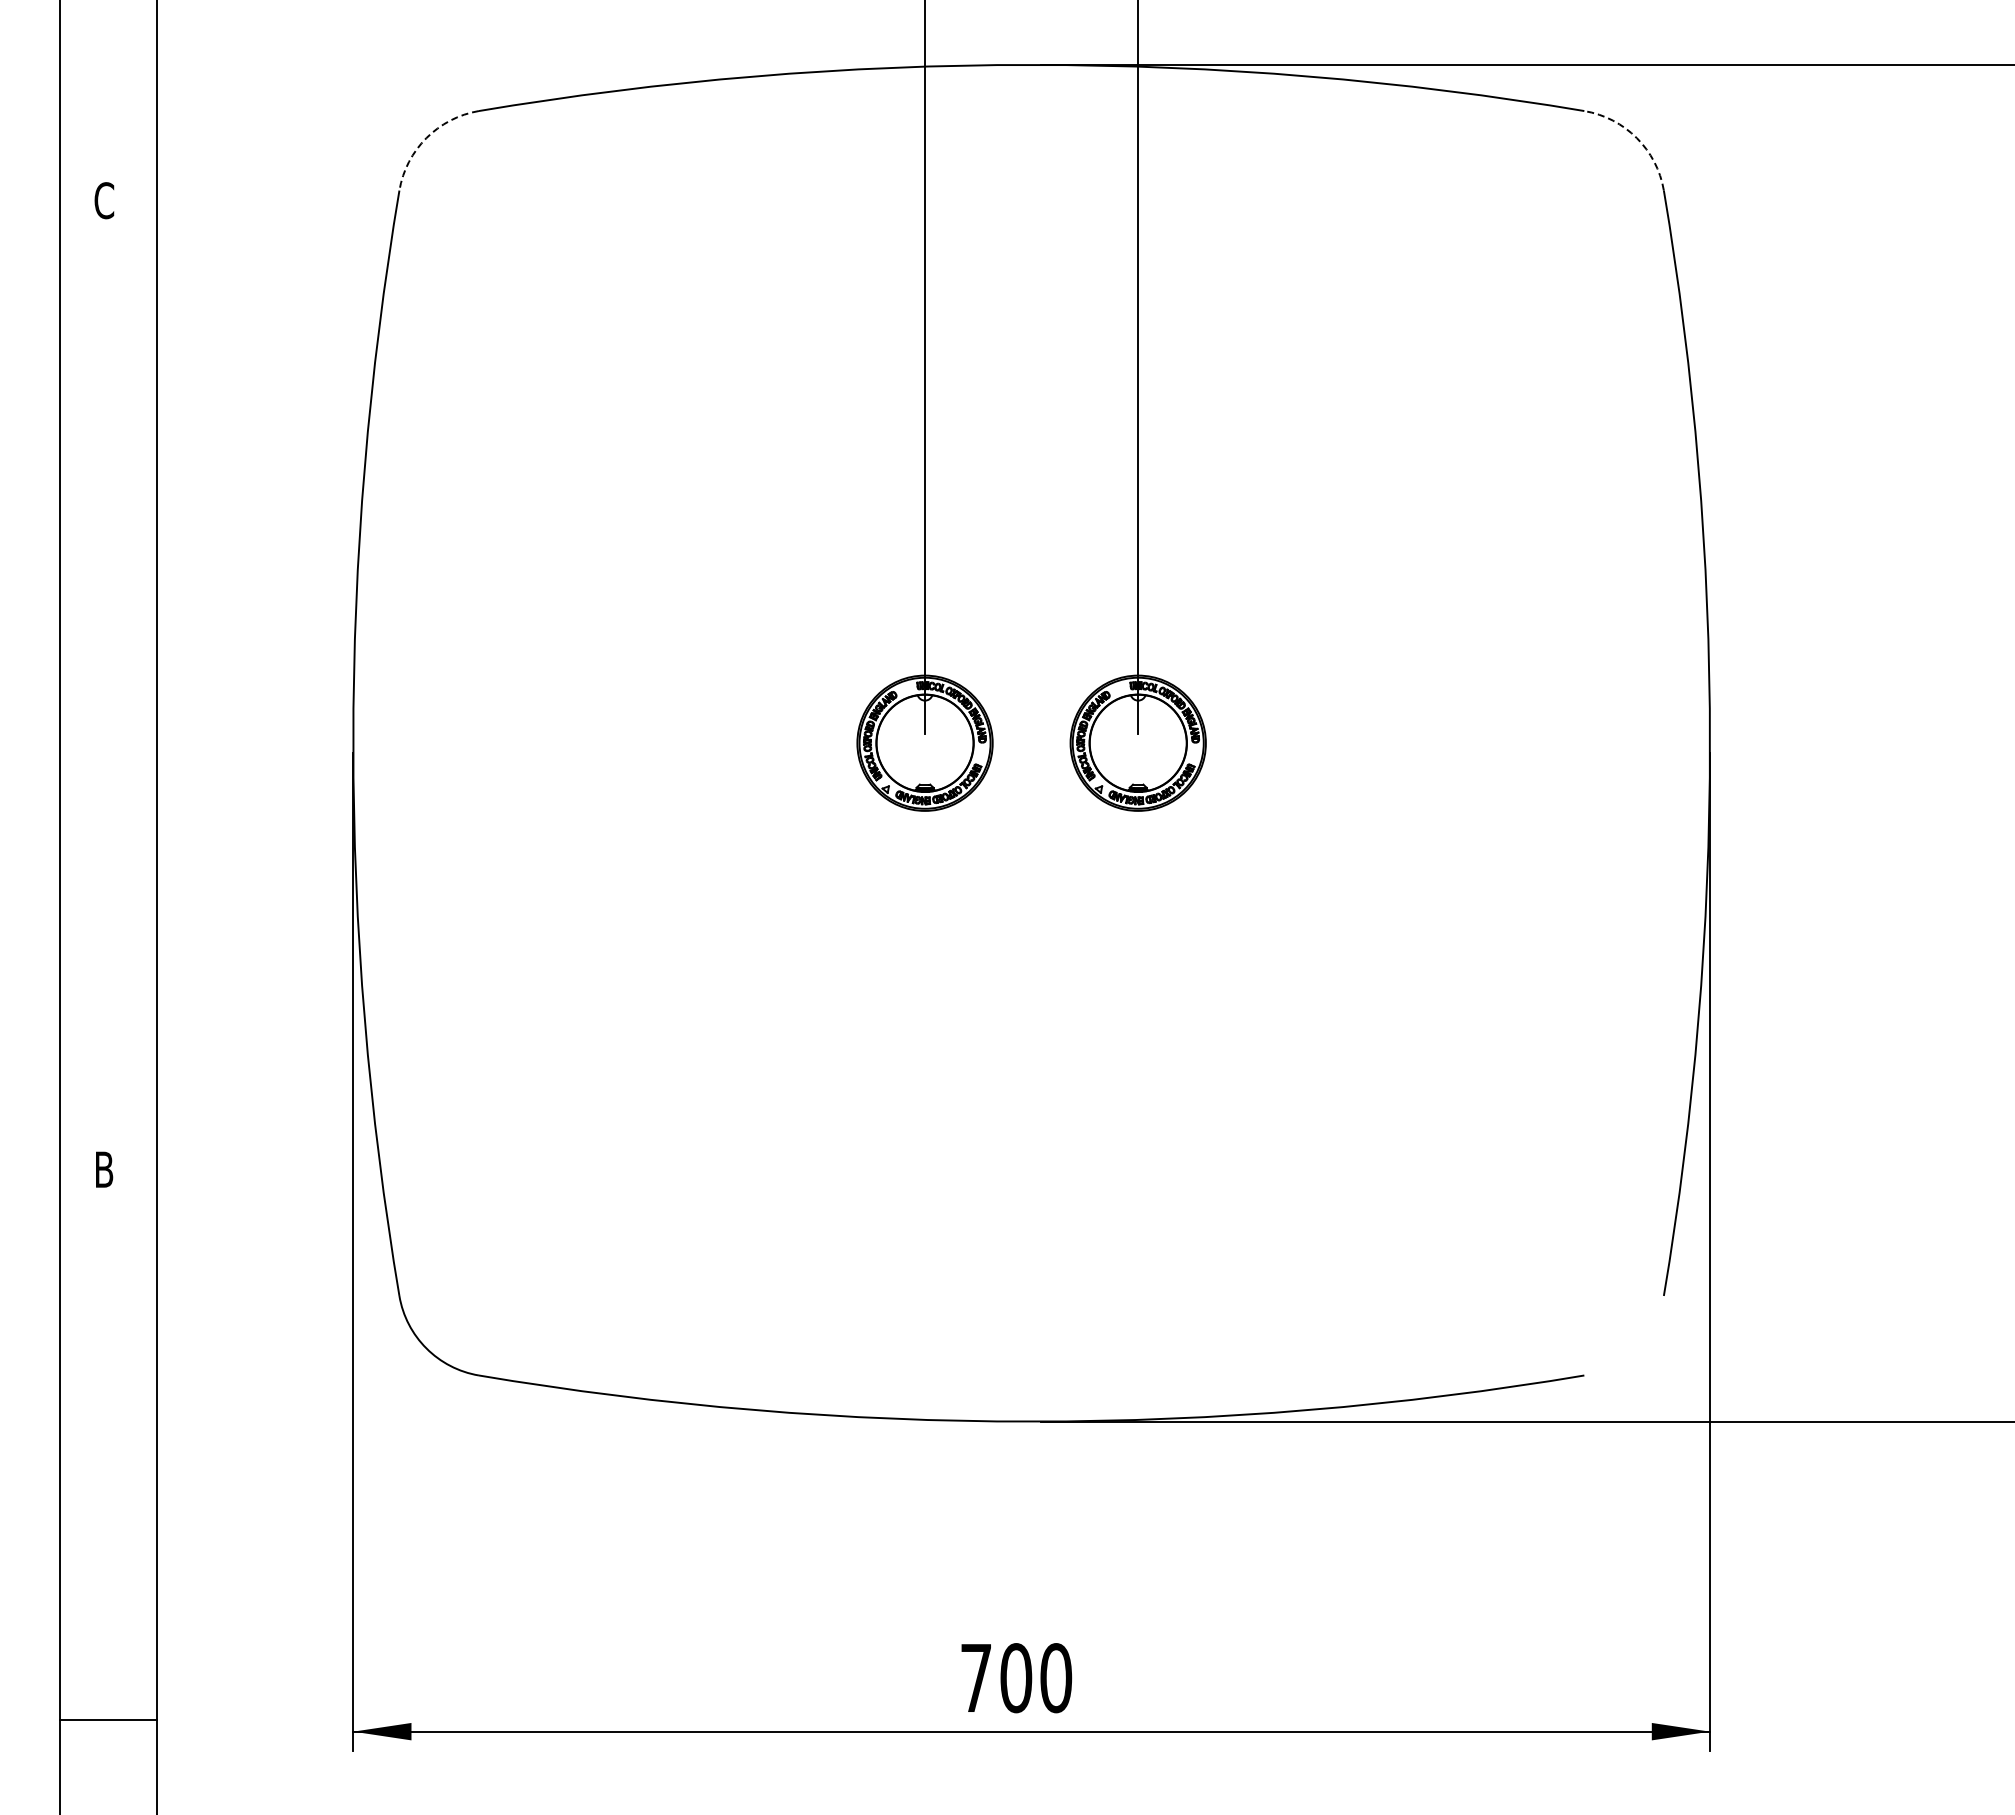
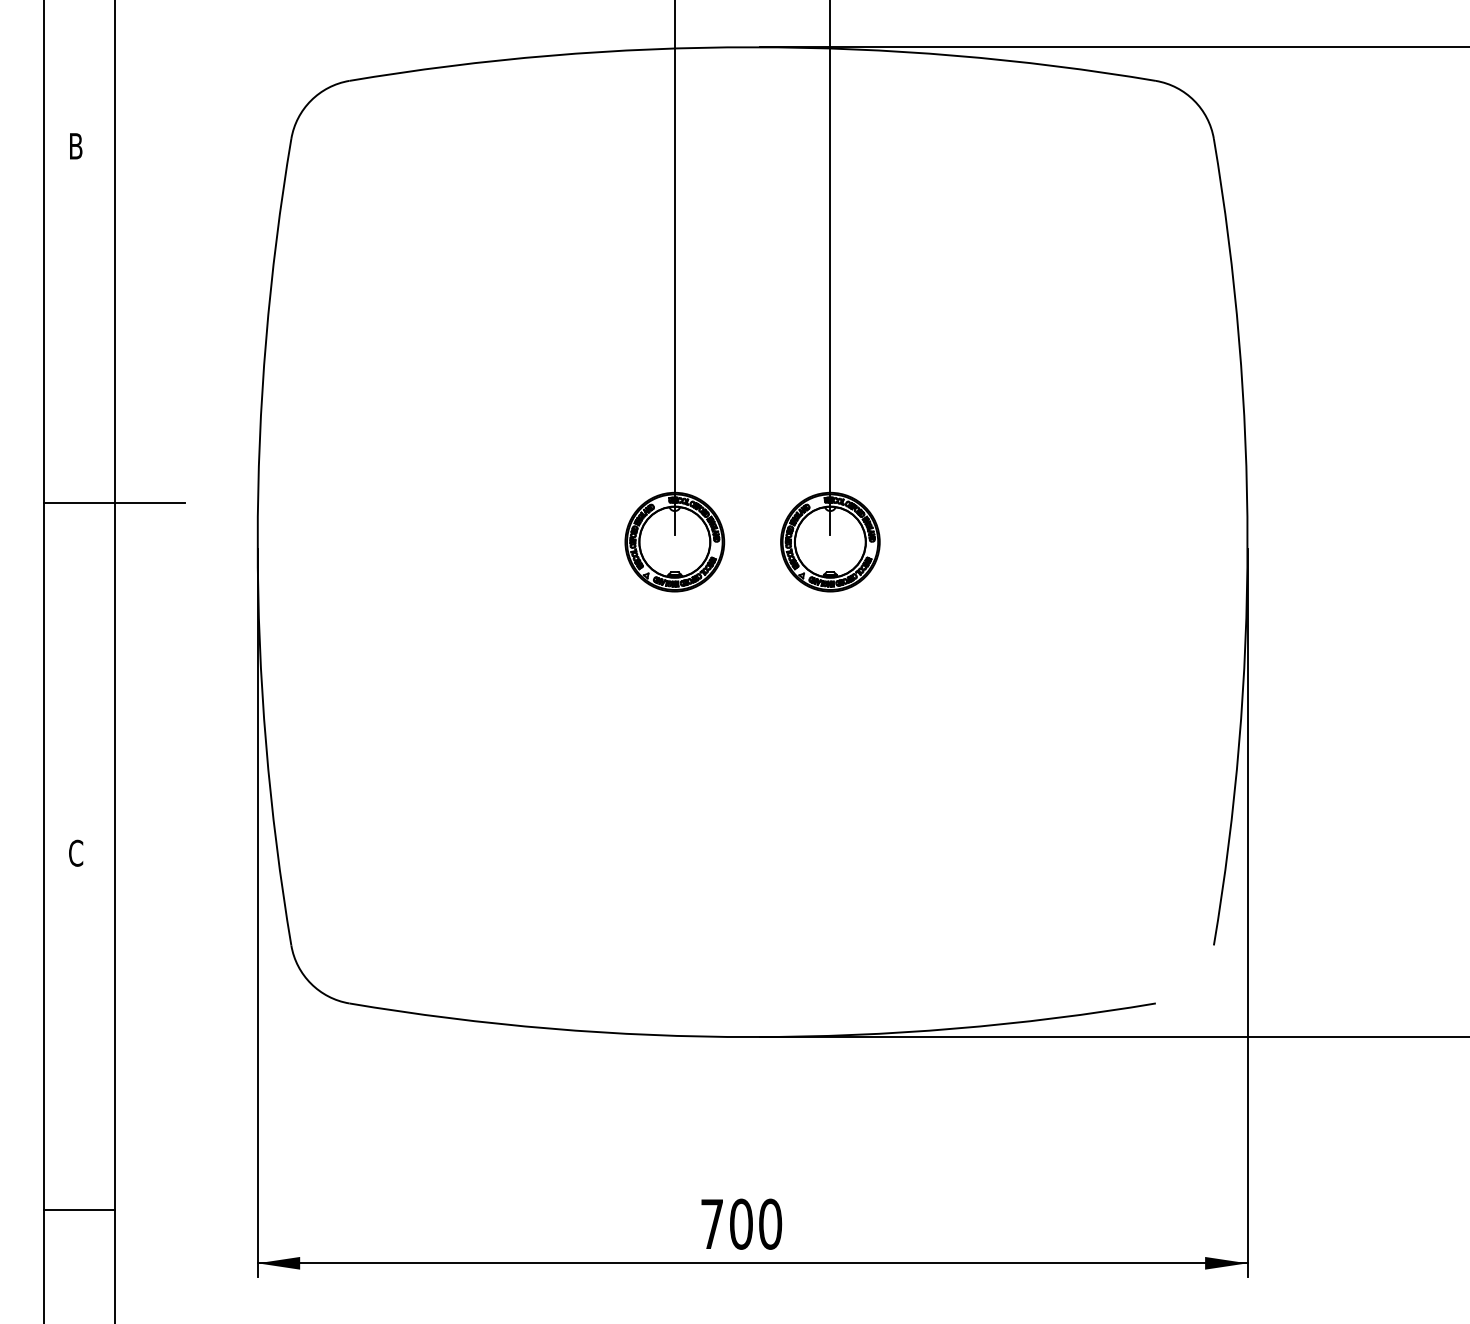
arc: (426, 138) -> (311, 100), dashed -> solid
arc: (1636, 138) -> (1193, 100), dashed -> solid
text: (104, 200) -> (76, 146), C -> B
line: (157, 689) -> (114, 502), added
text: (104, 1169) -> (76, 853), B -> C
line: (108, 1719) -> (79, 1209), moved

